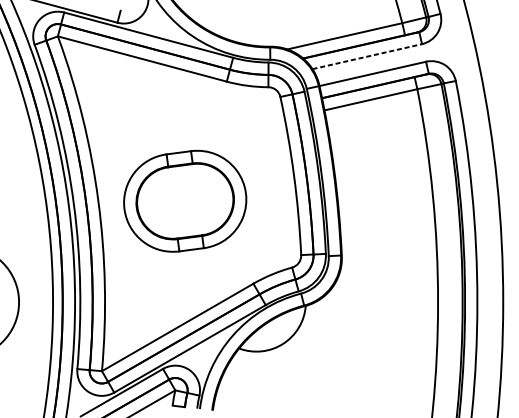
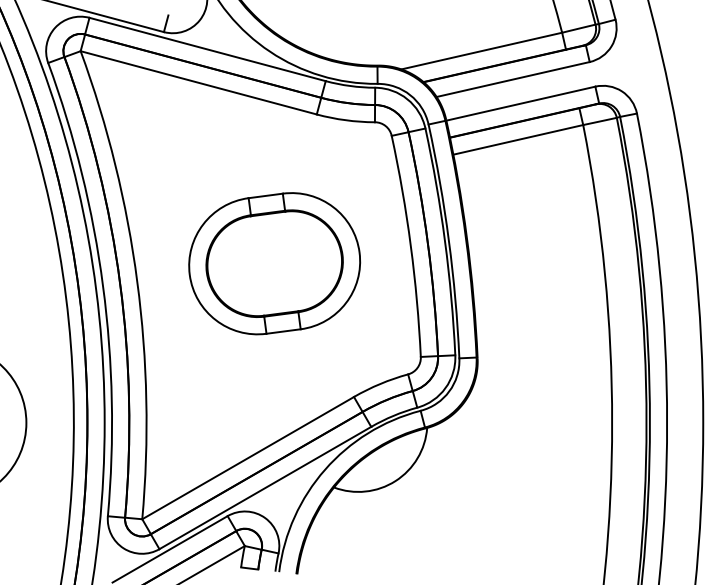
line: (367, 56) -> (513, 79), dashed -> solid
part: (185, 201) -> (274, 263), moved

